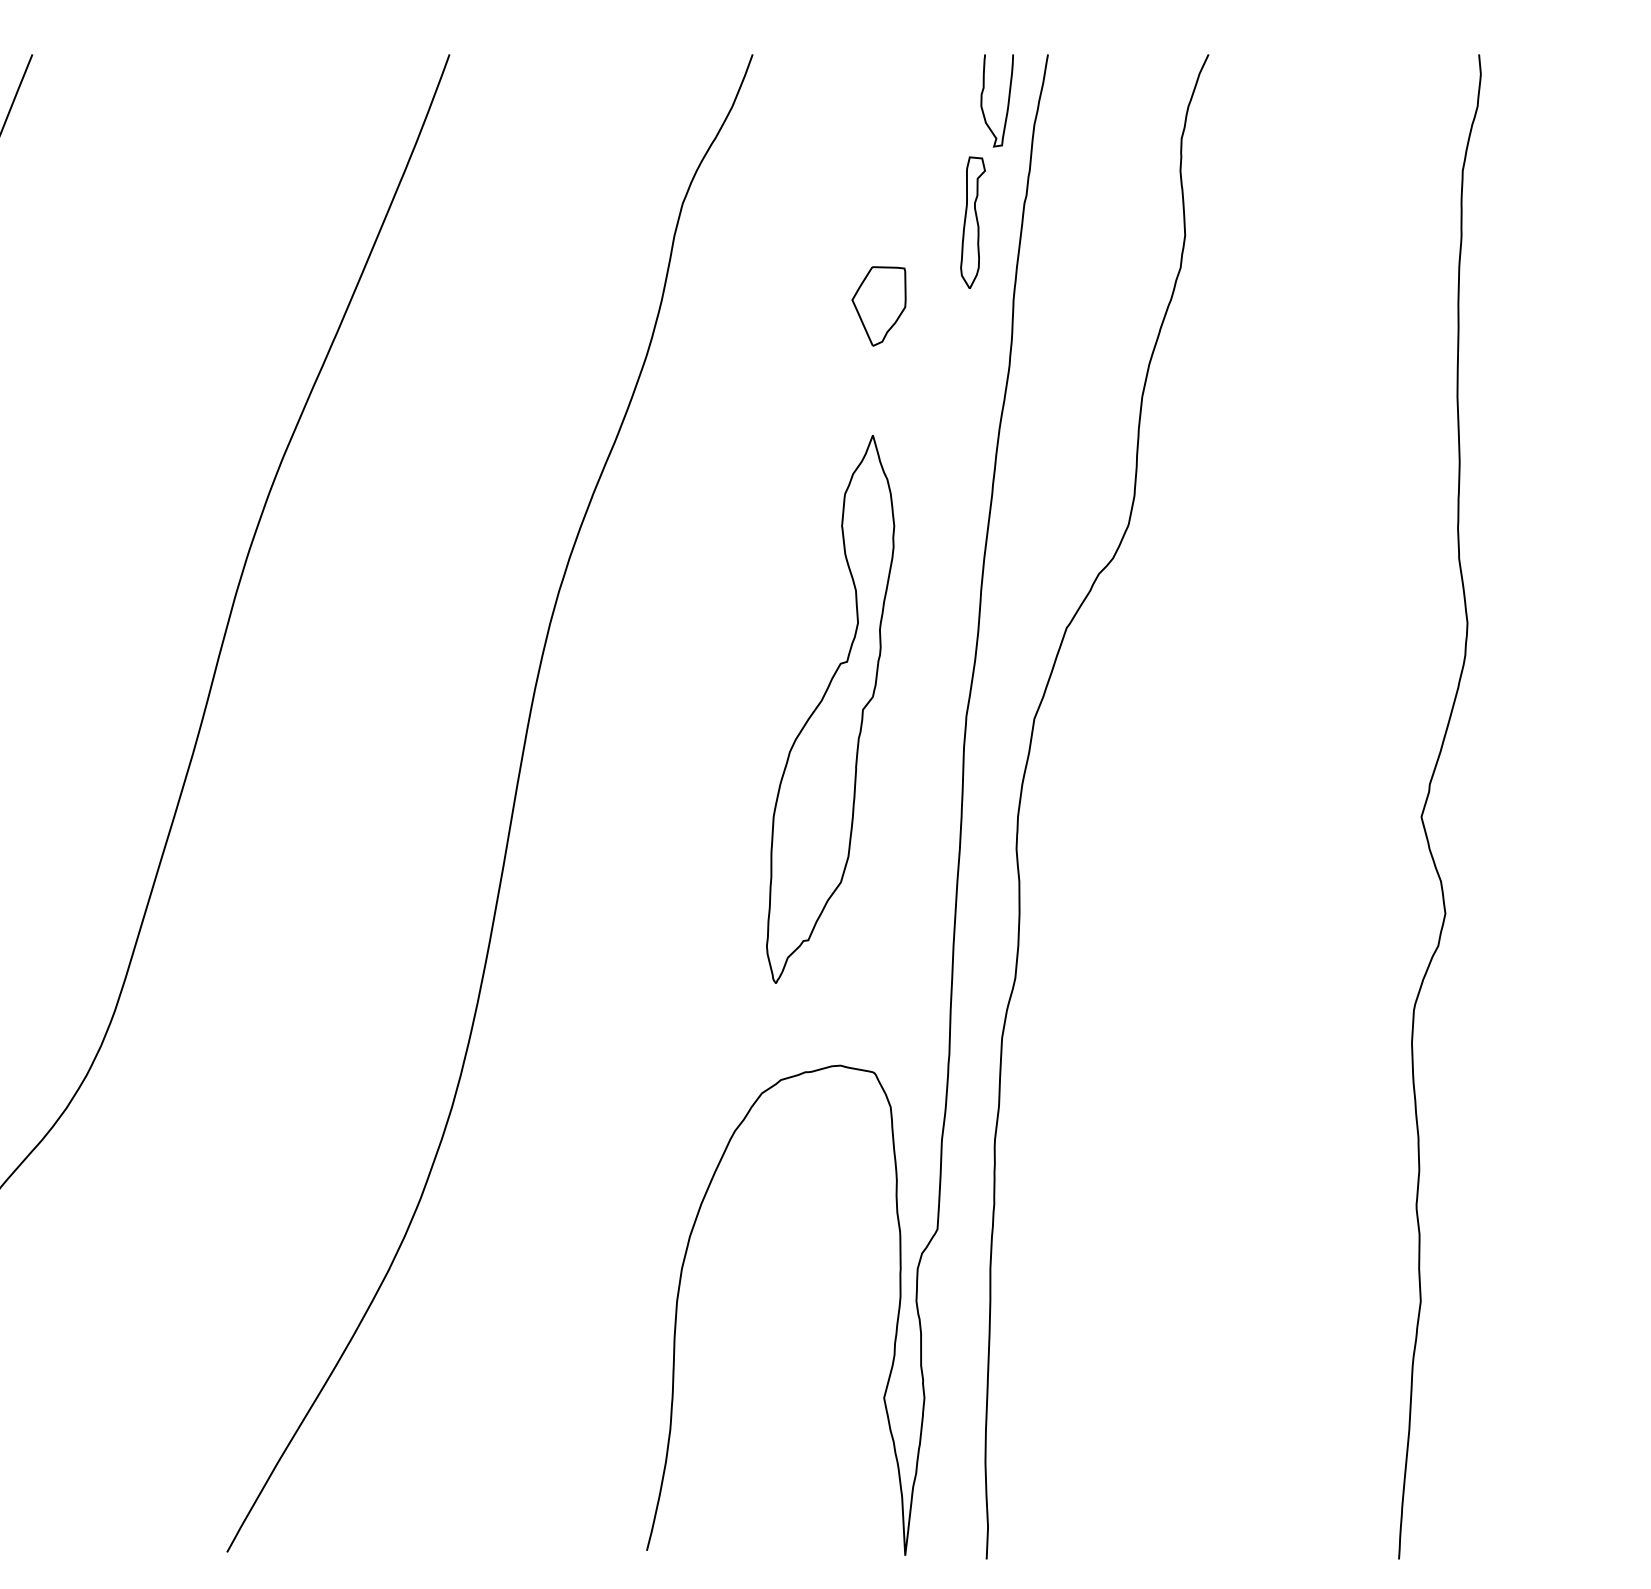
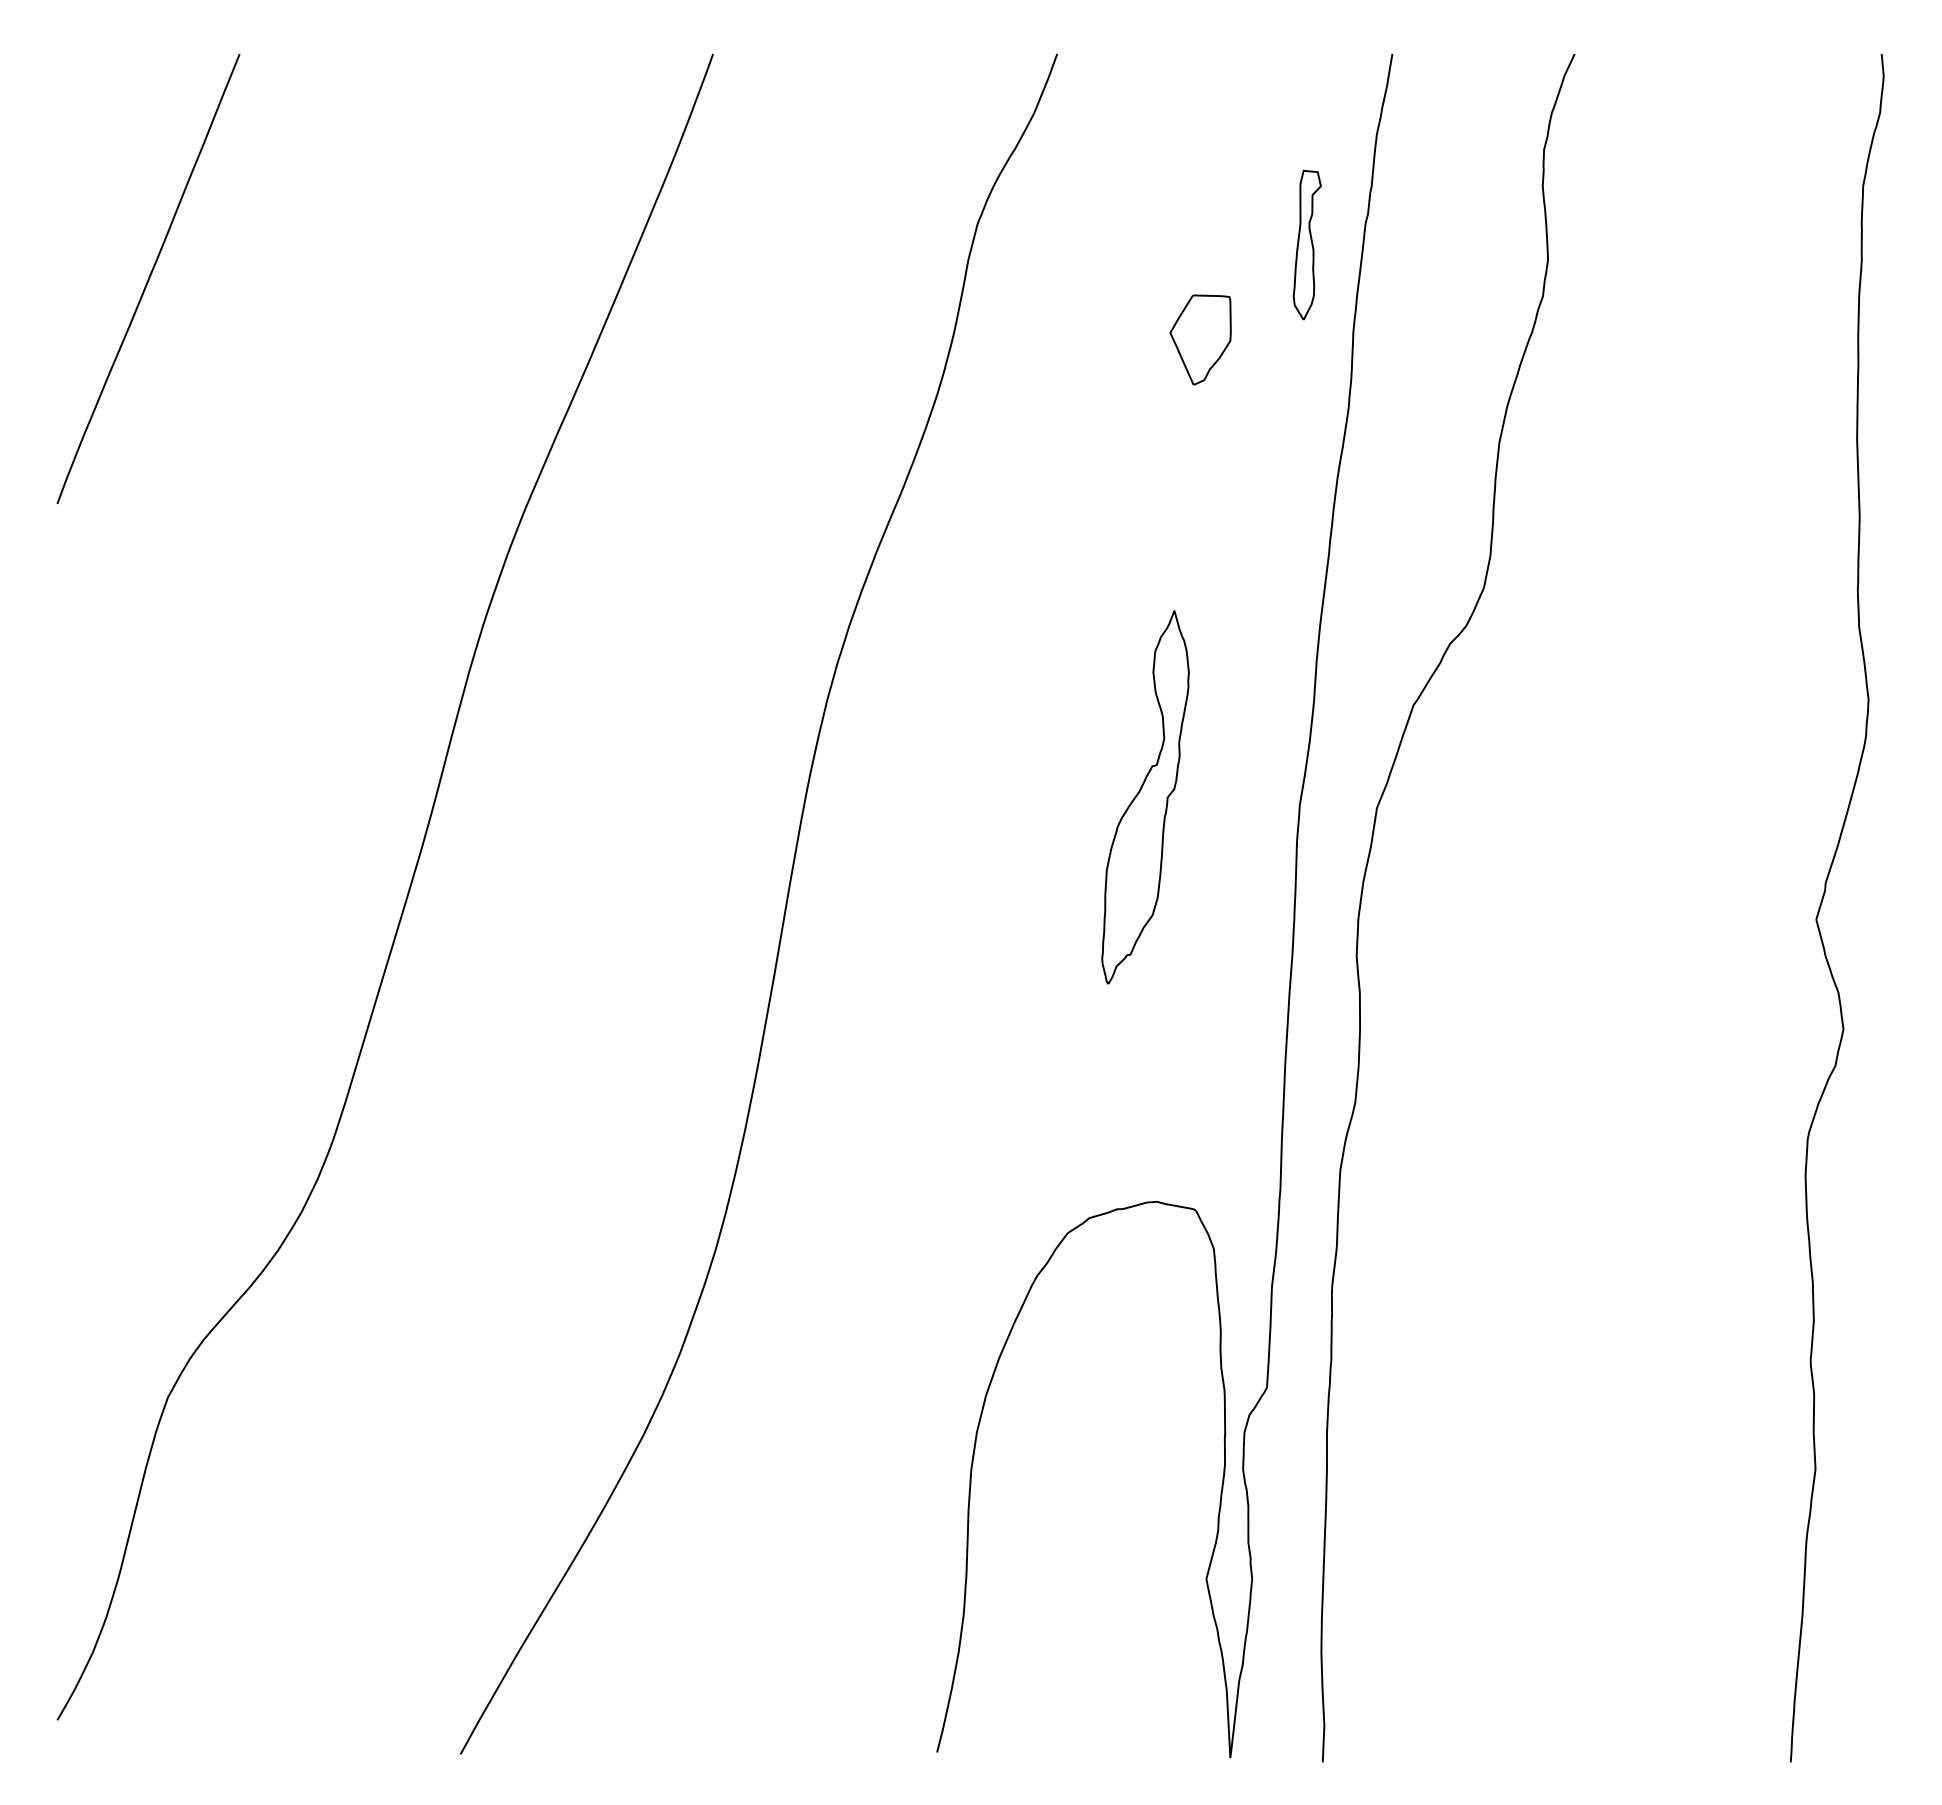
curve: (1007, 102) -> (1346, 108), removed
part: (830, 709) -> (1145, 797), size x0.6

